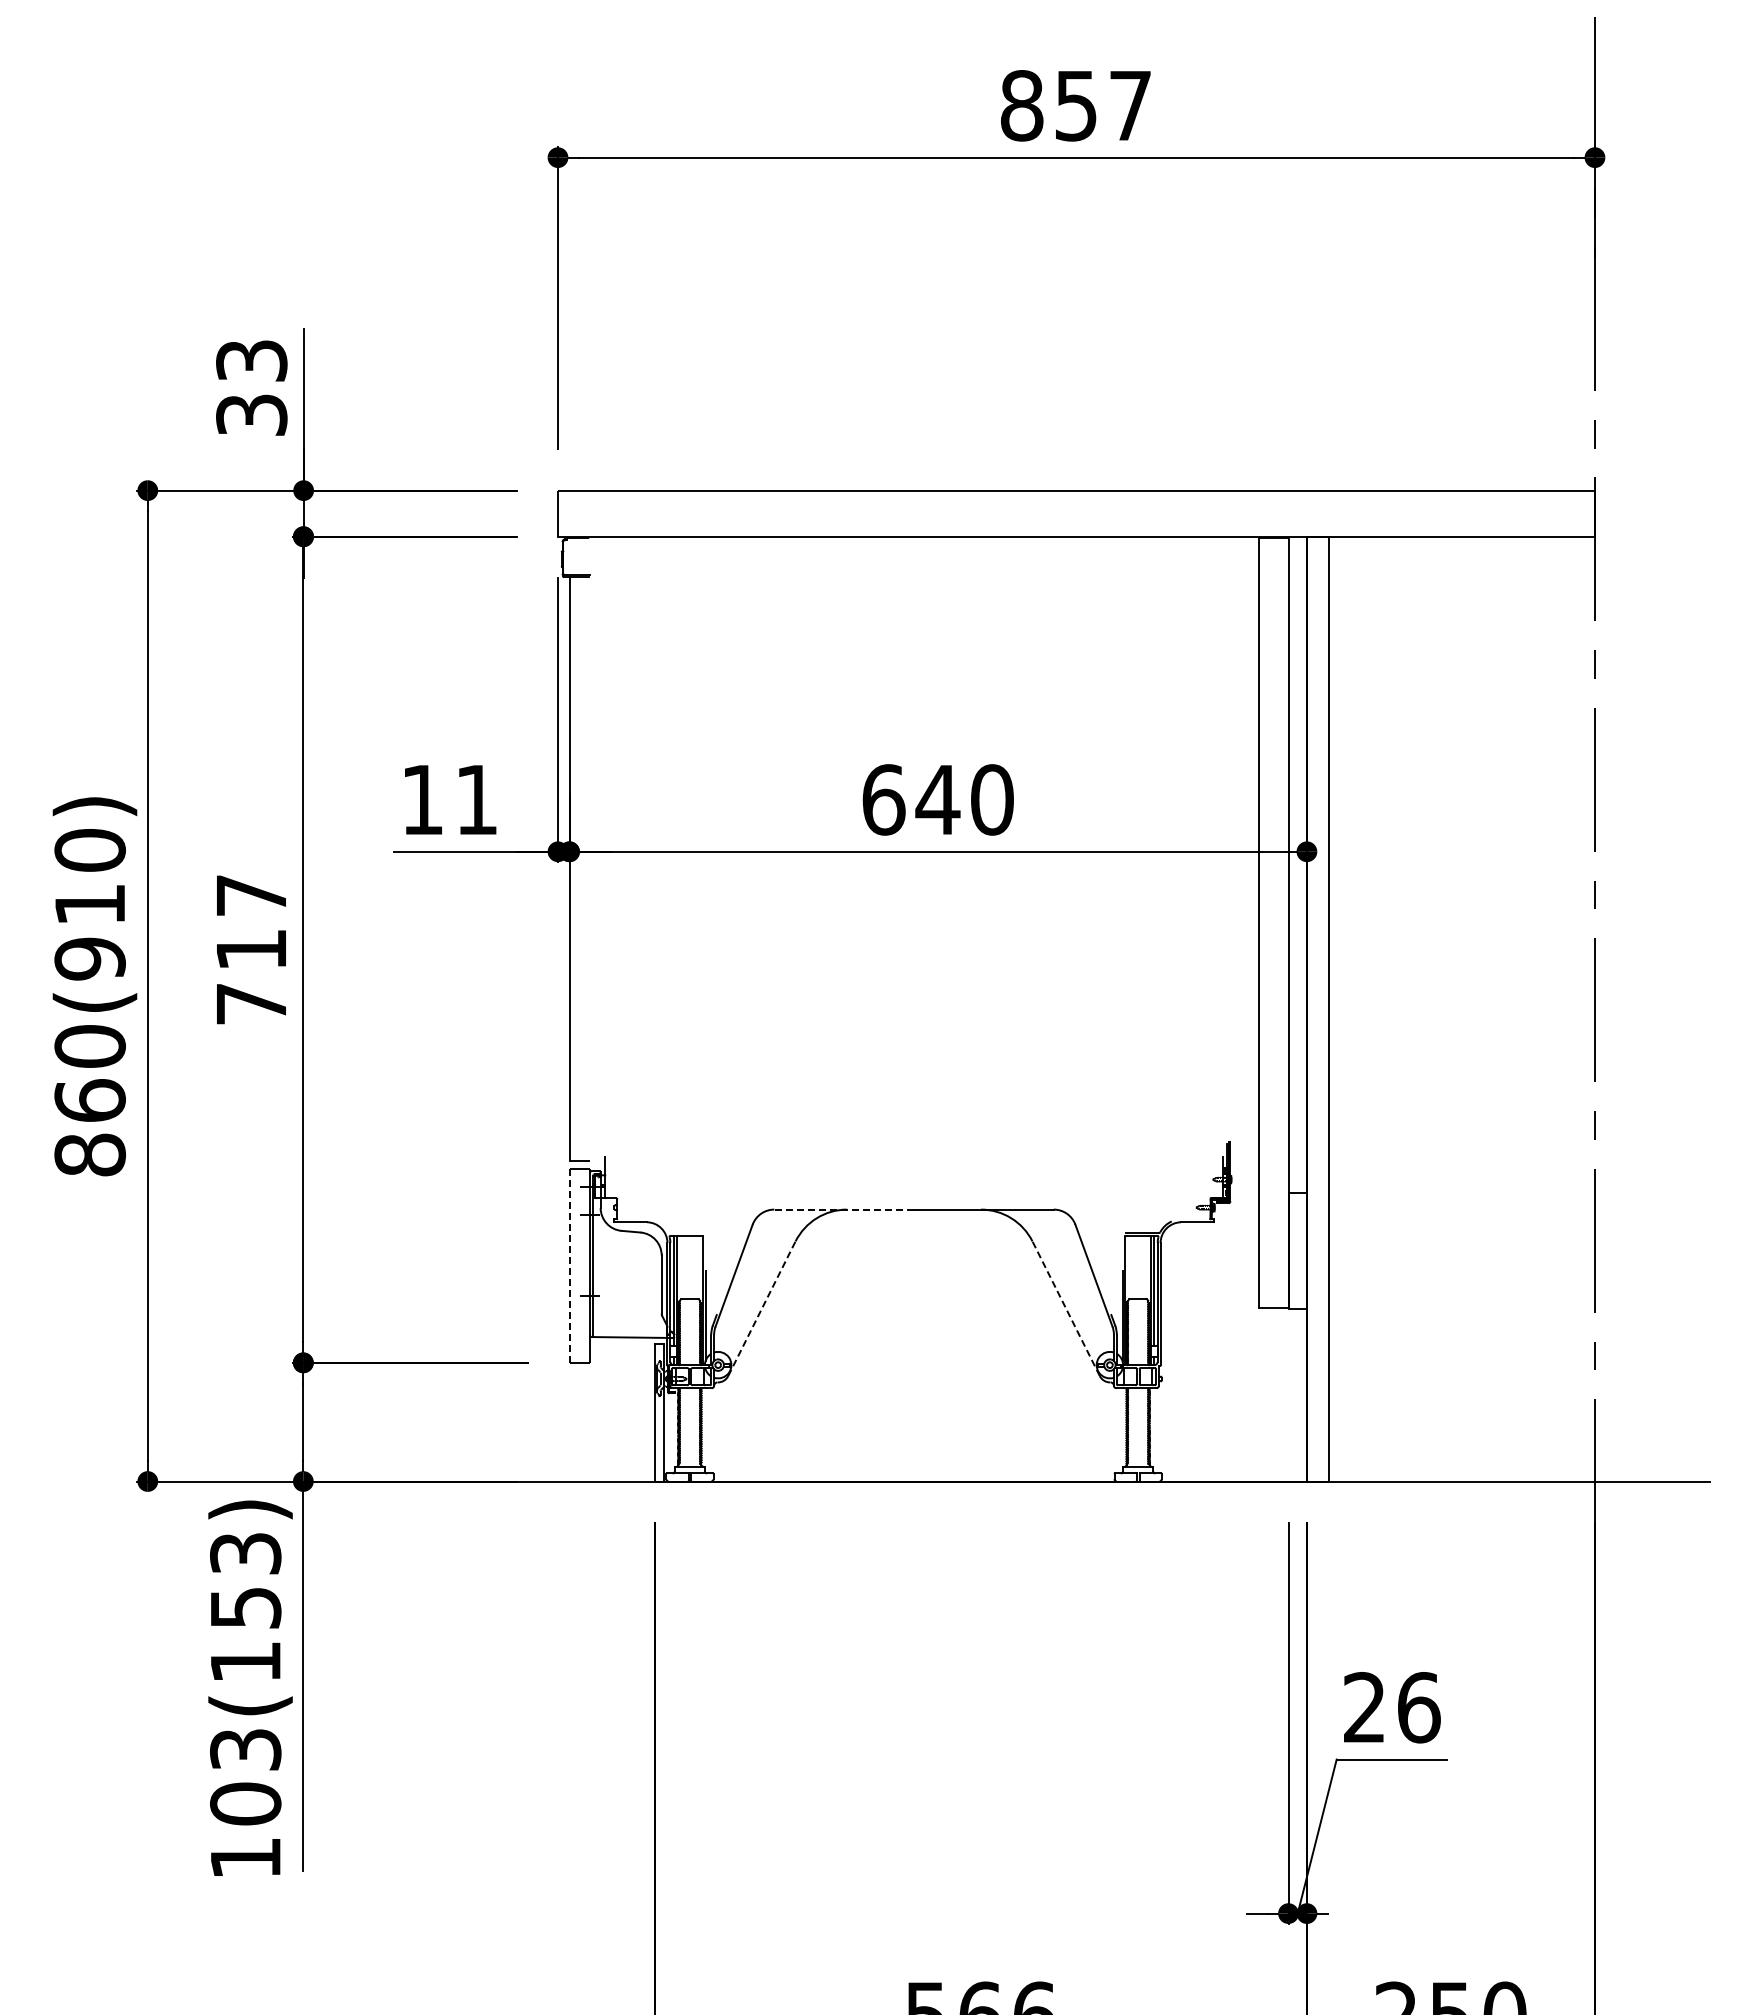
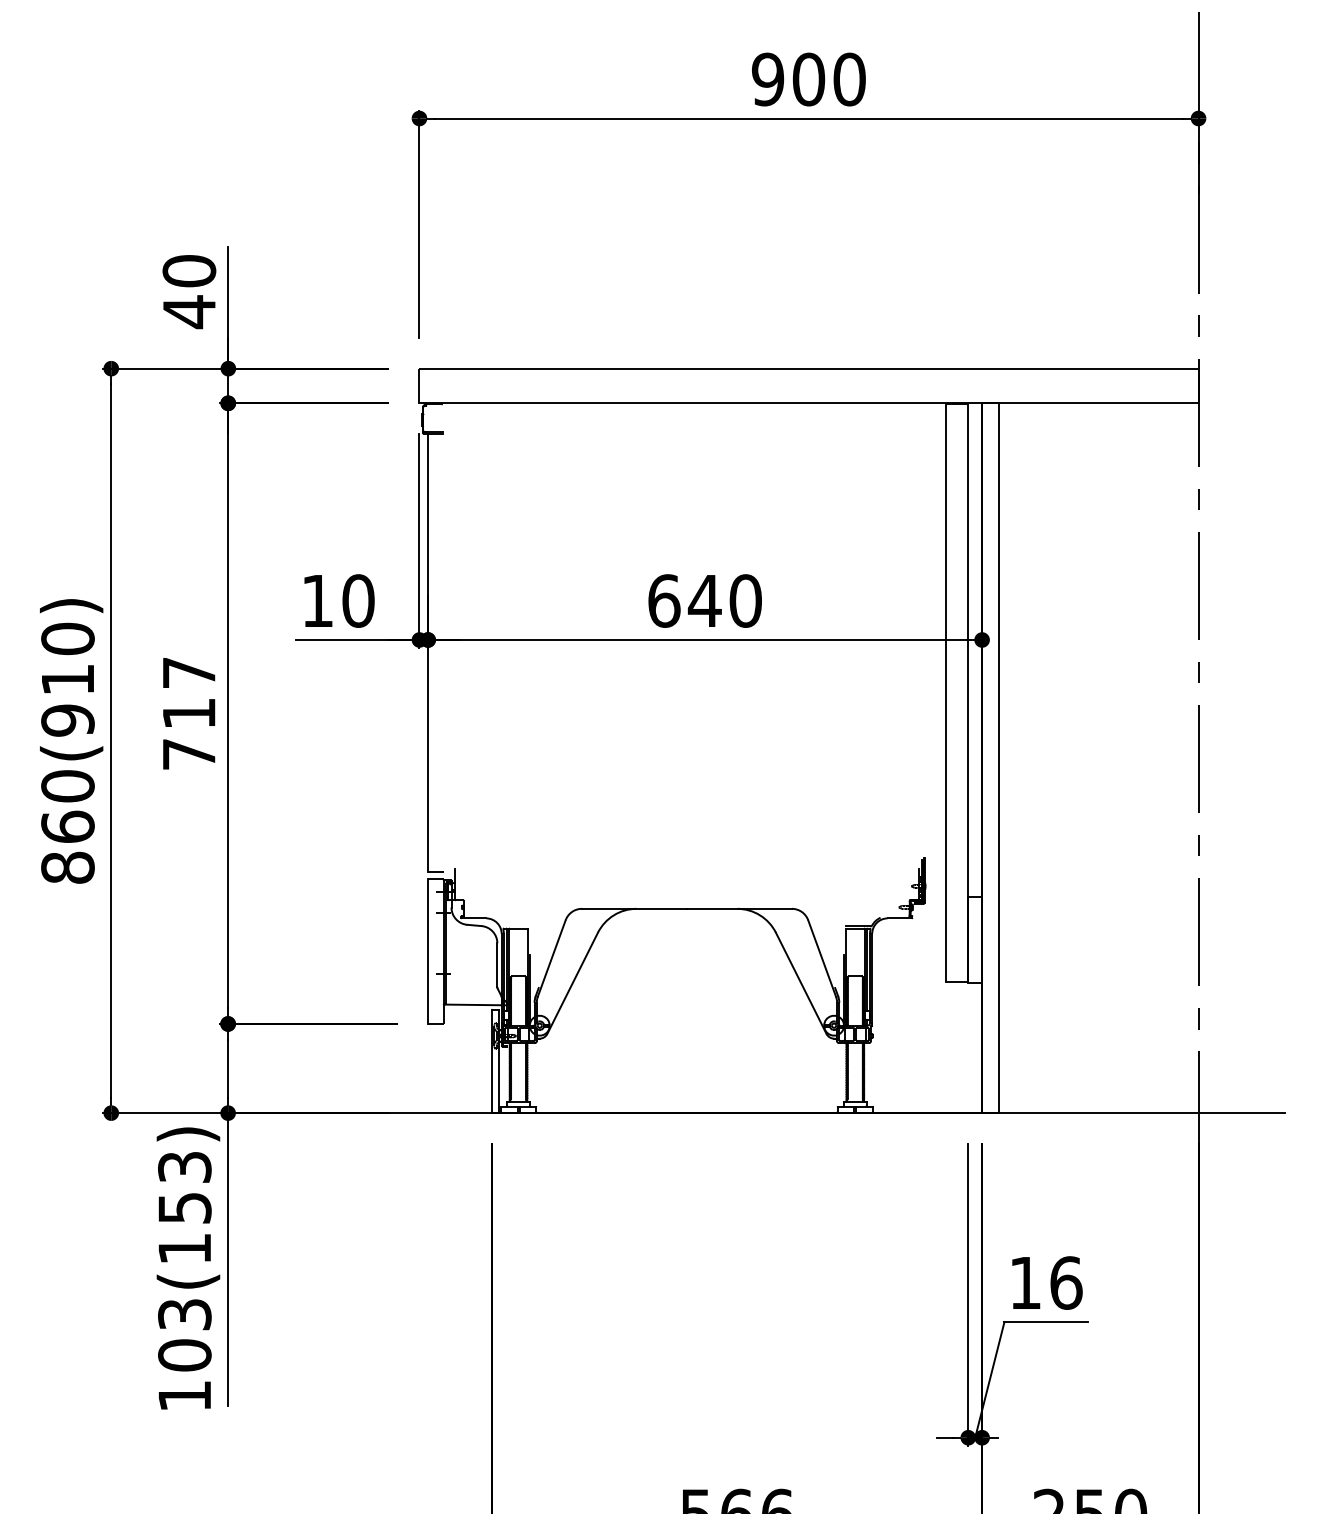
text: (1076, 105) -> (809, 79), 857 -> 900
text: (251, 388) -> (189, 291), 33 -> 40
text: (476, 799) -> (358, 600), 11 -> 10
line: (844, 1209) -> (634, 908), dashed -> solid
line: (569, 1266) -> (428, 951), dashed -> solid
line: (762, 1308) -> (573, 983), dashed -> solid
line: (1065, 1308) -> (800, 983), dashed -> solid
text: (1364, 1707) -> (1025, 1282), 26 -> 16

